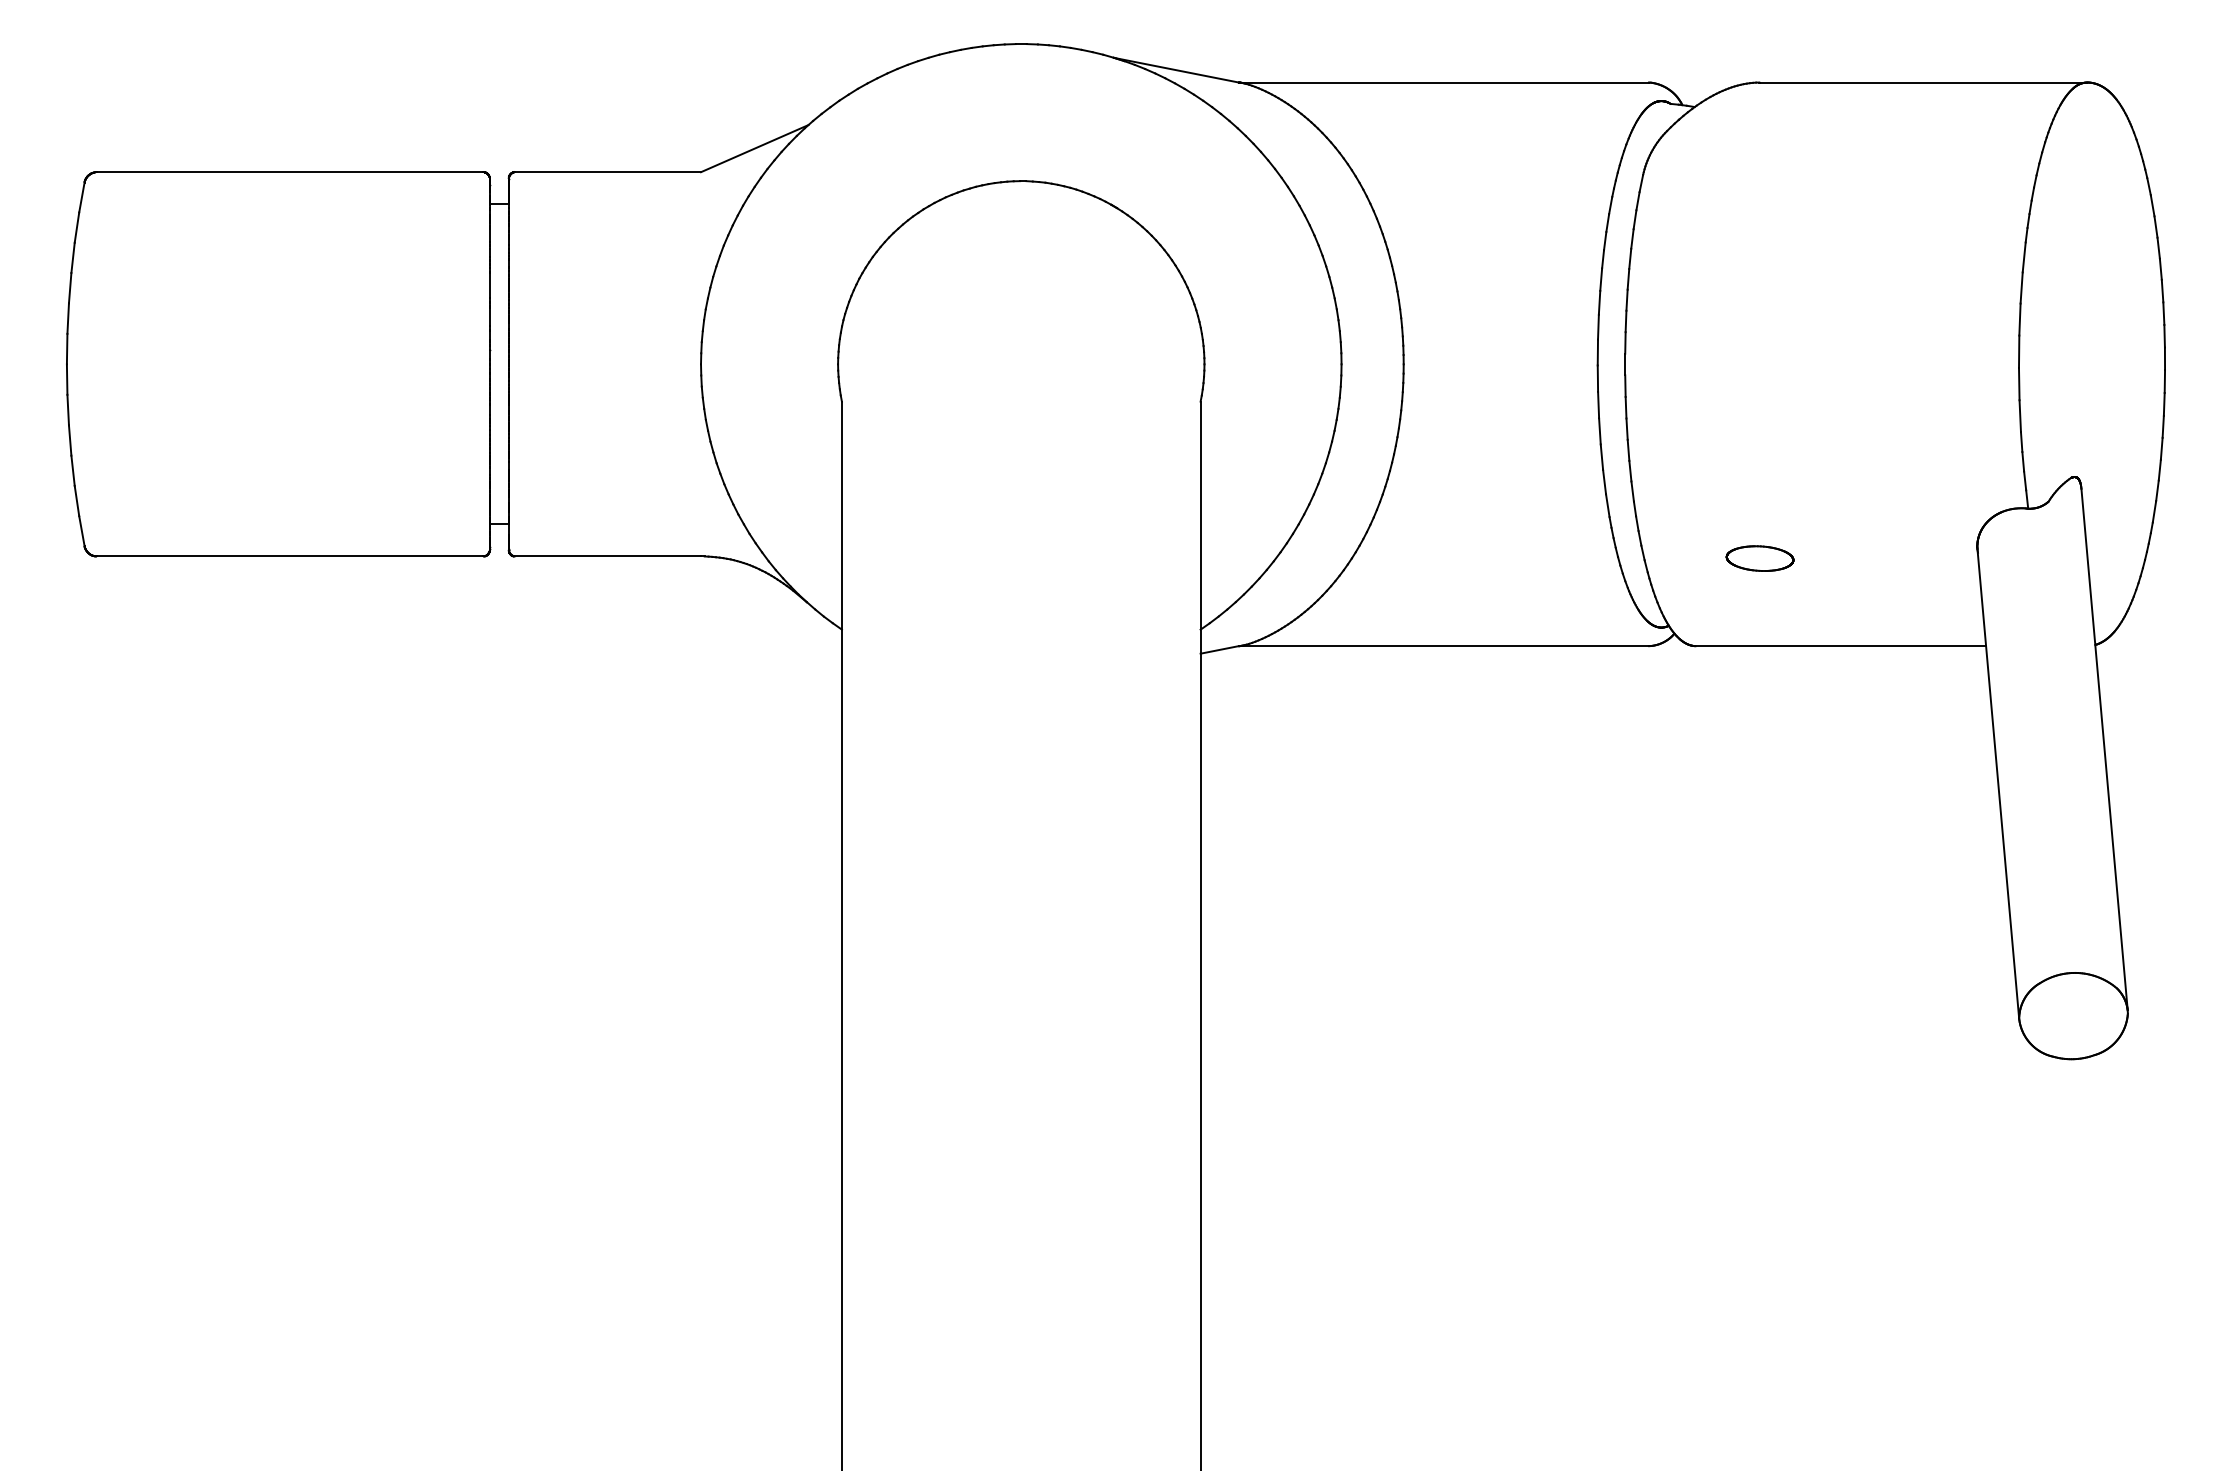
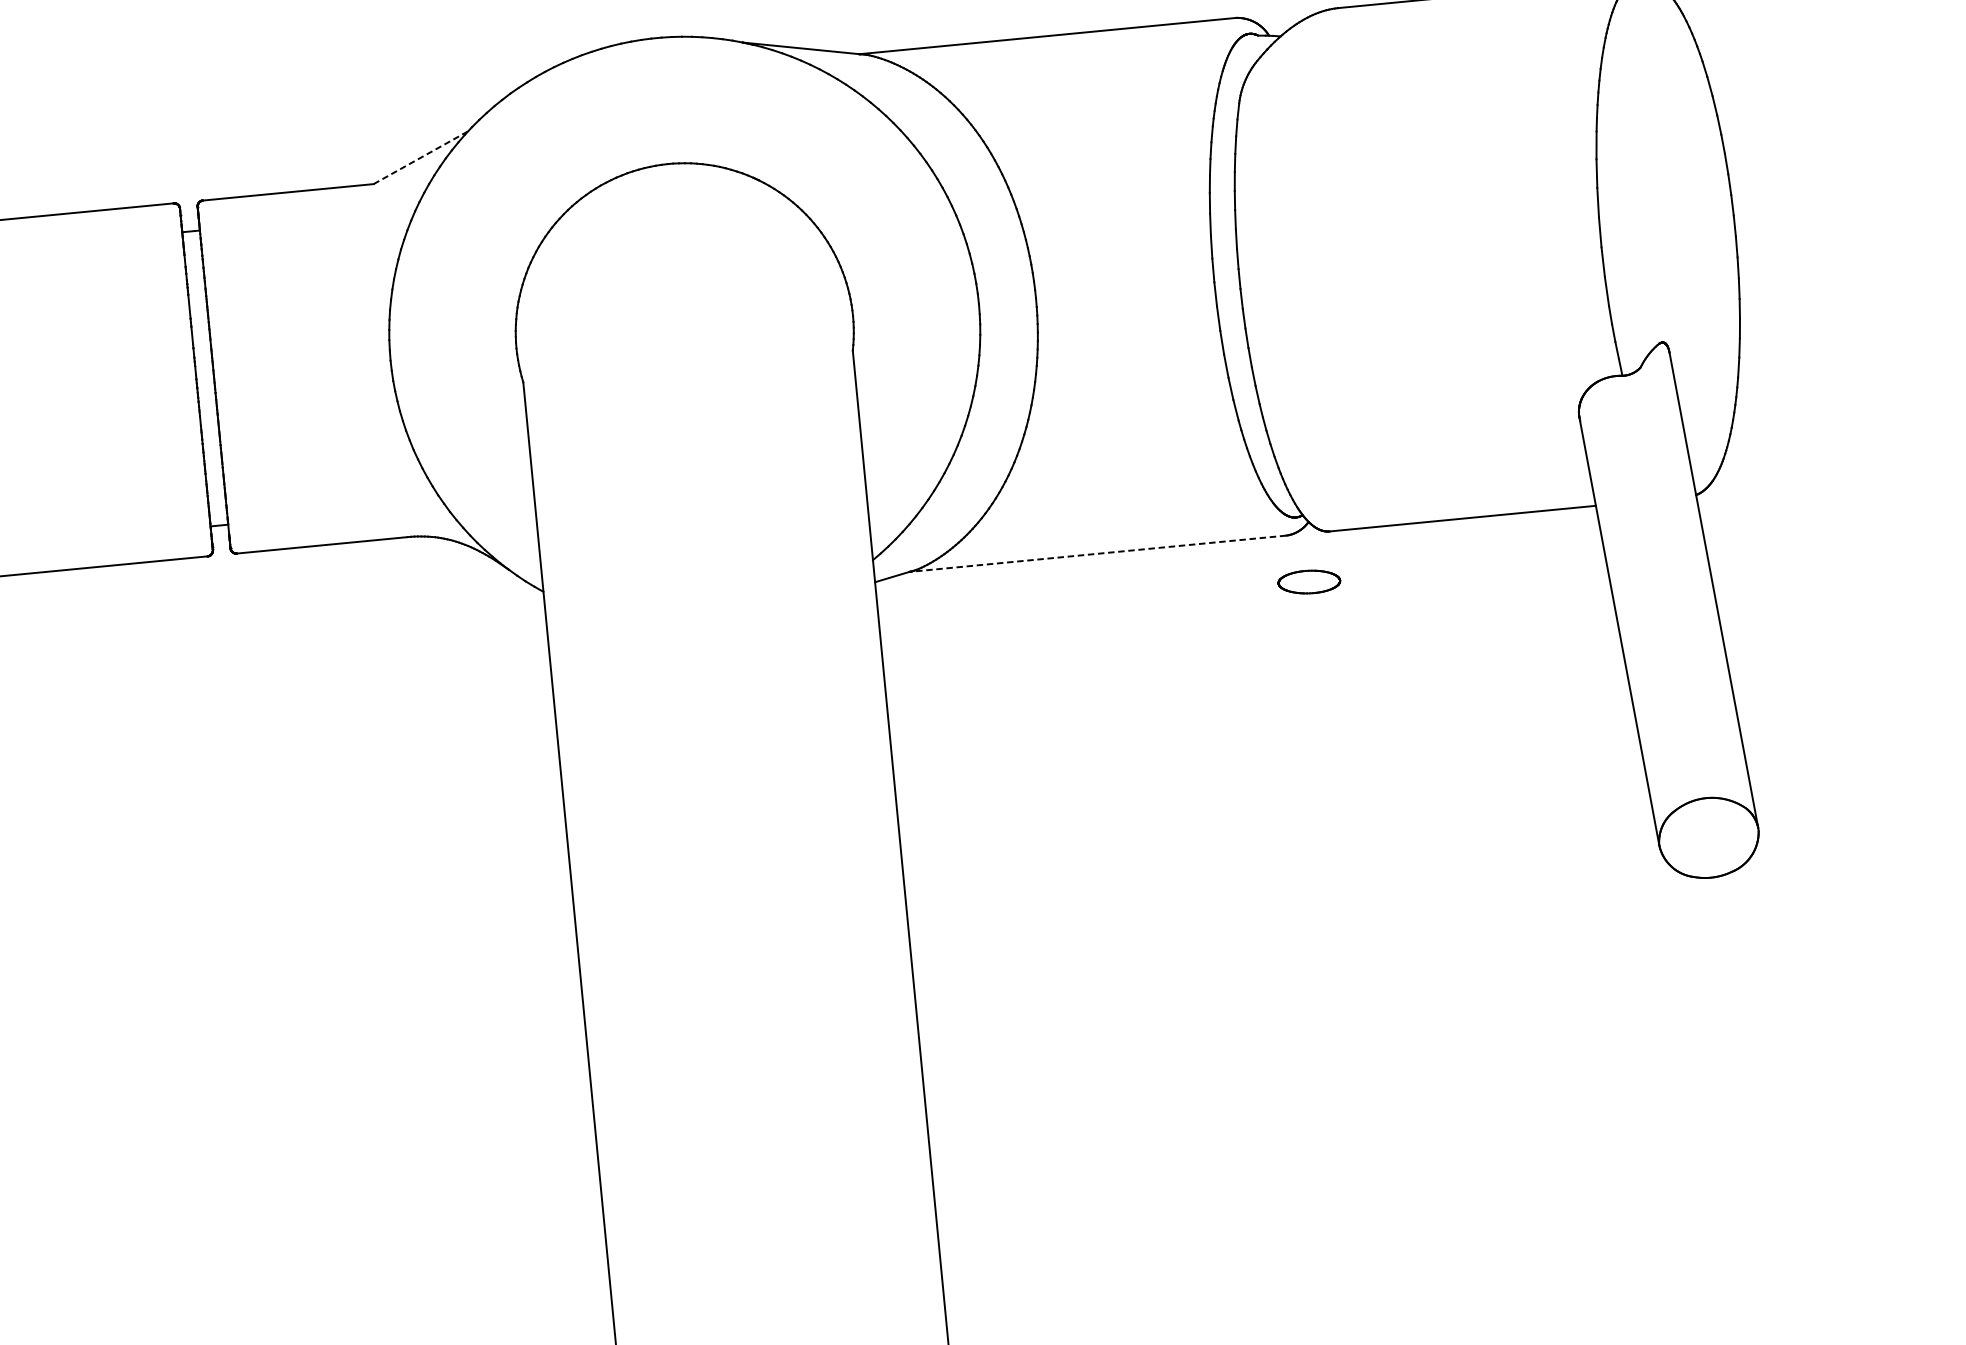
line: (754, 148) -> (420, 157), solid -> dashed
part: (1759, 558) -> (1308, 581), moved
line: (1444, 646) -> (1098, 554), solid -> dashed

